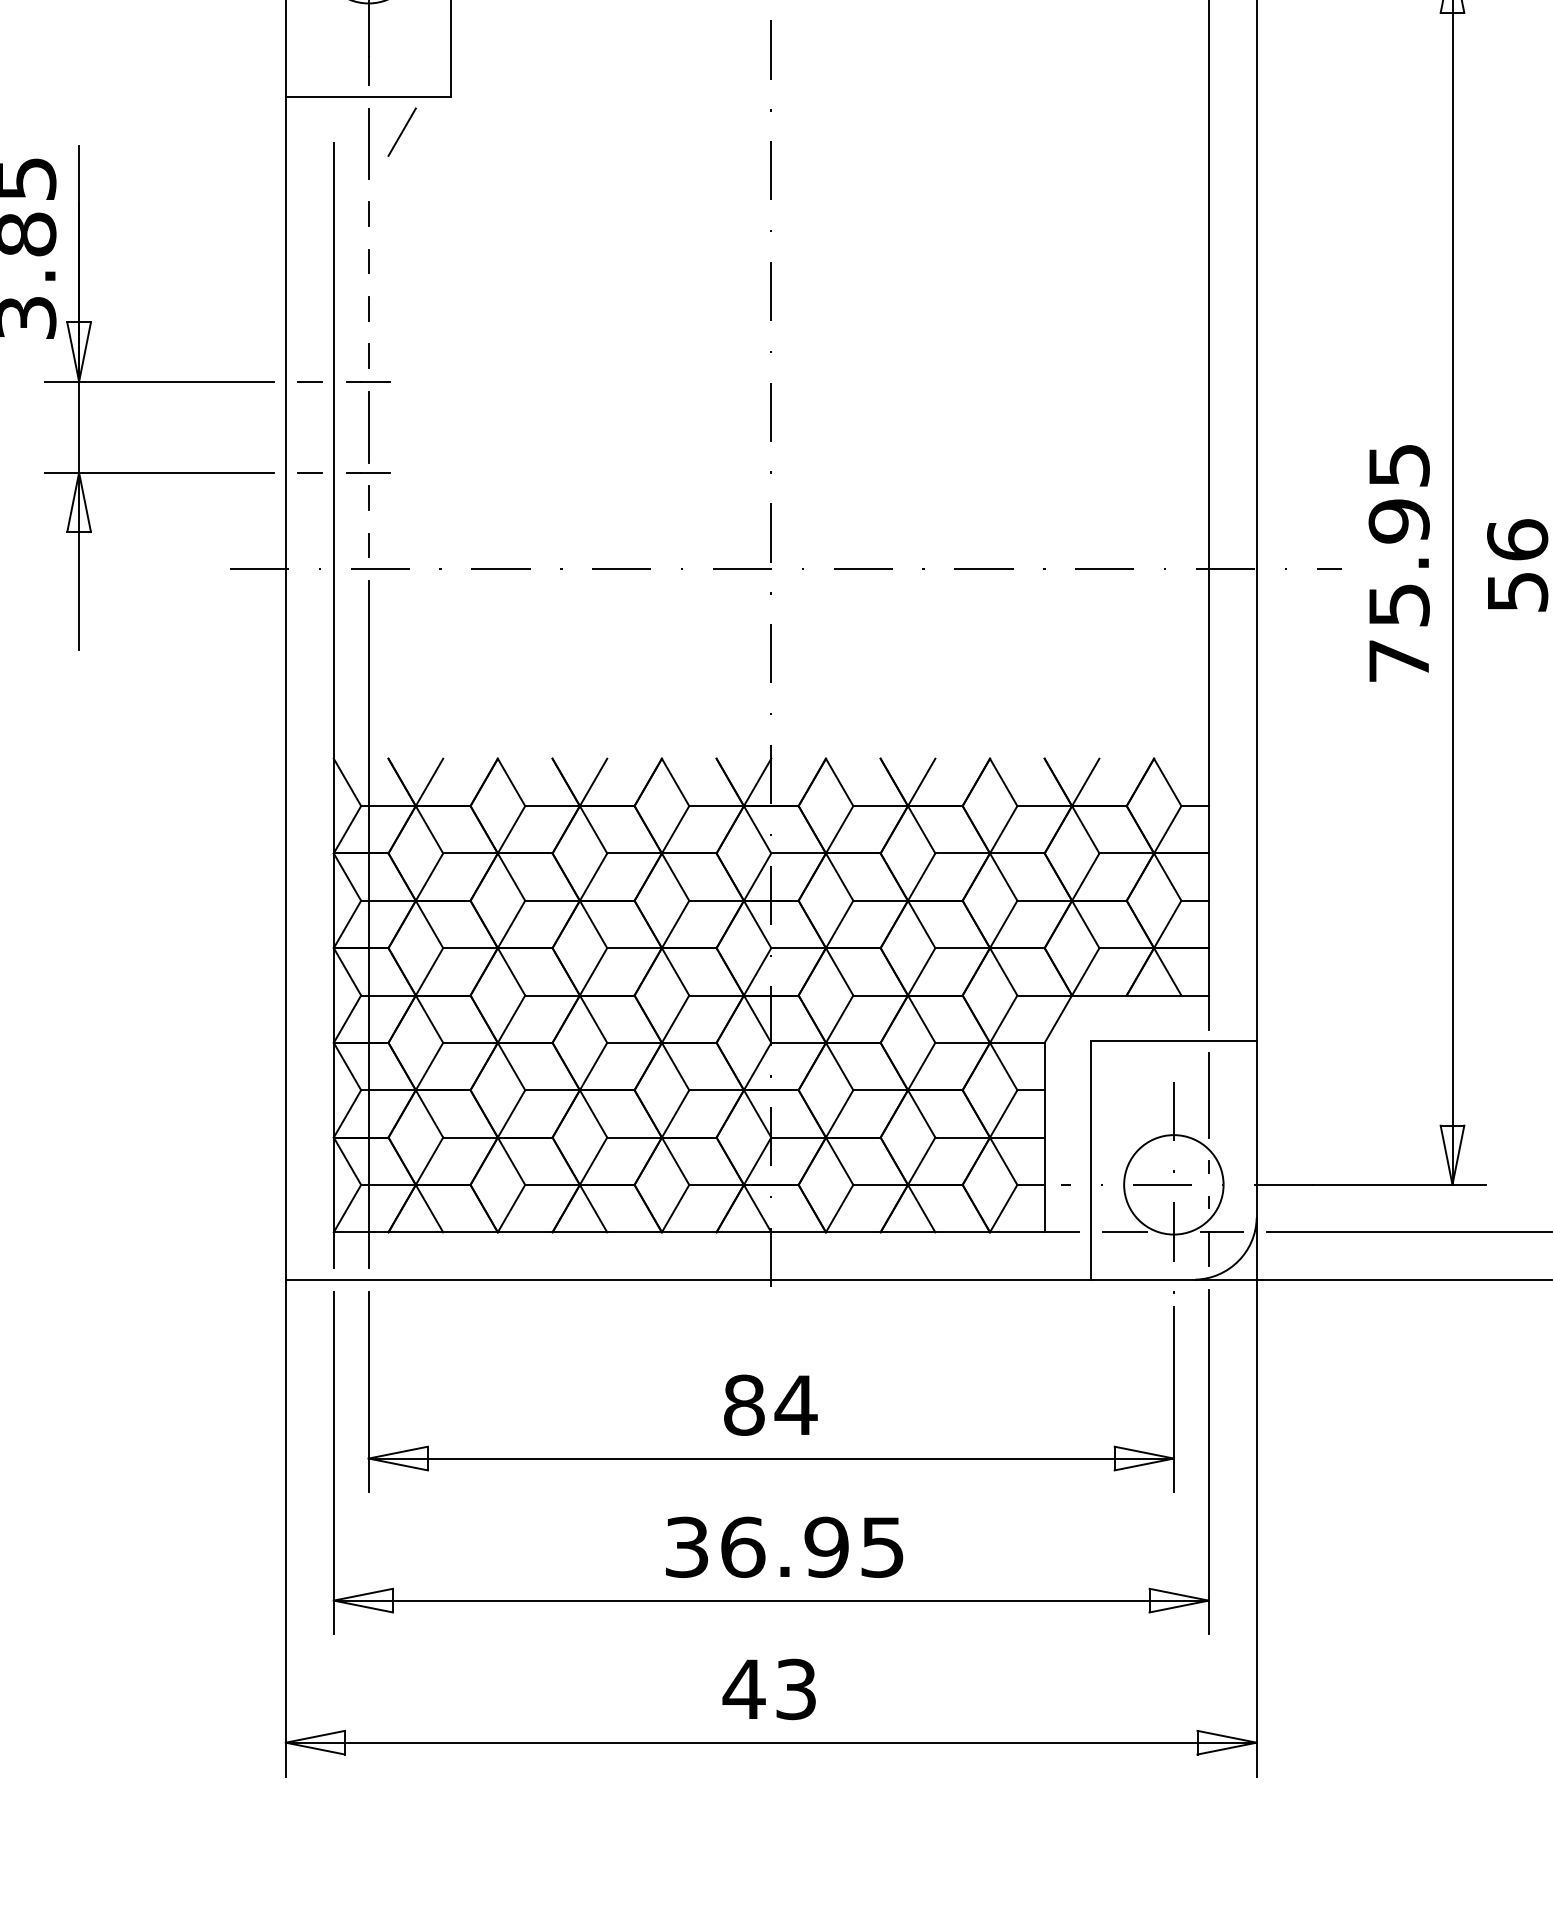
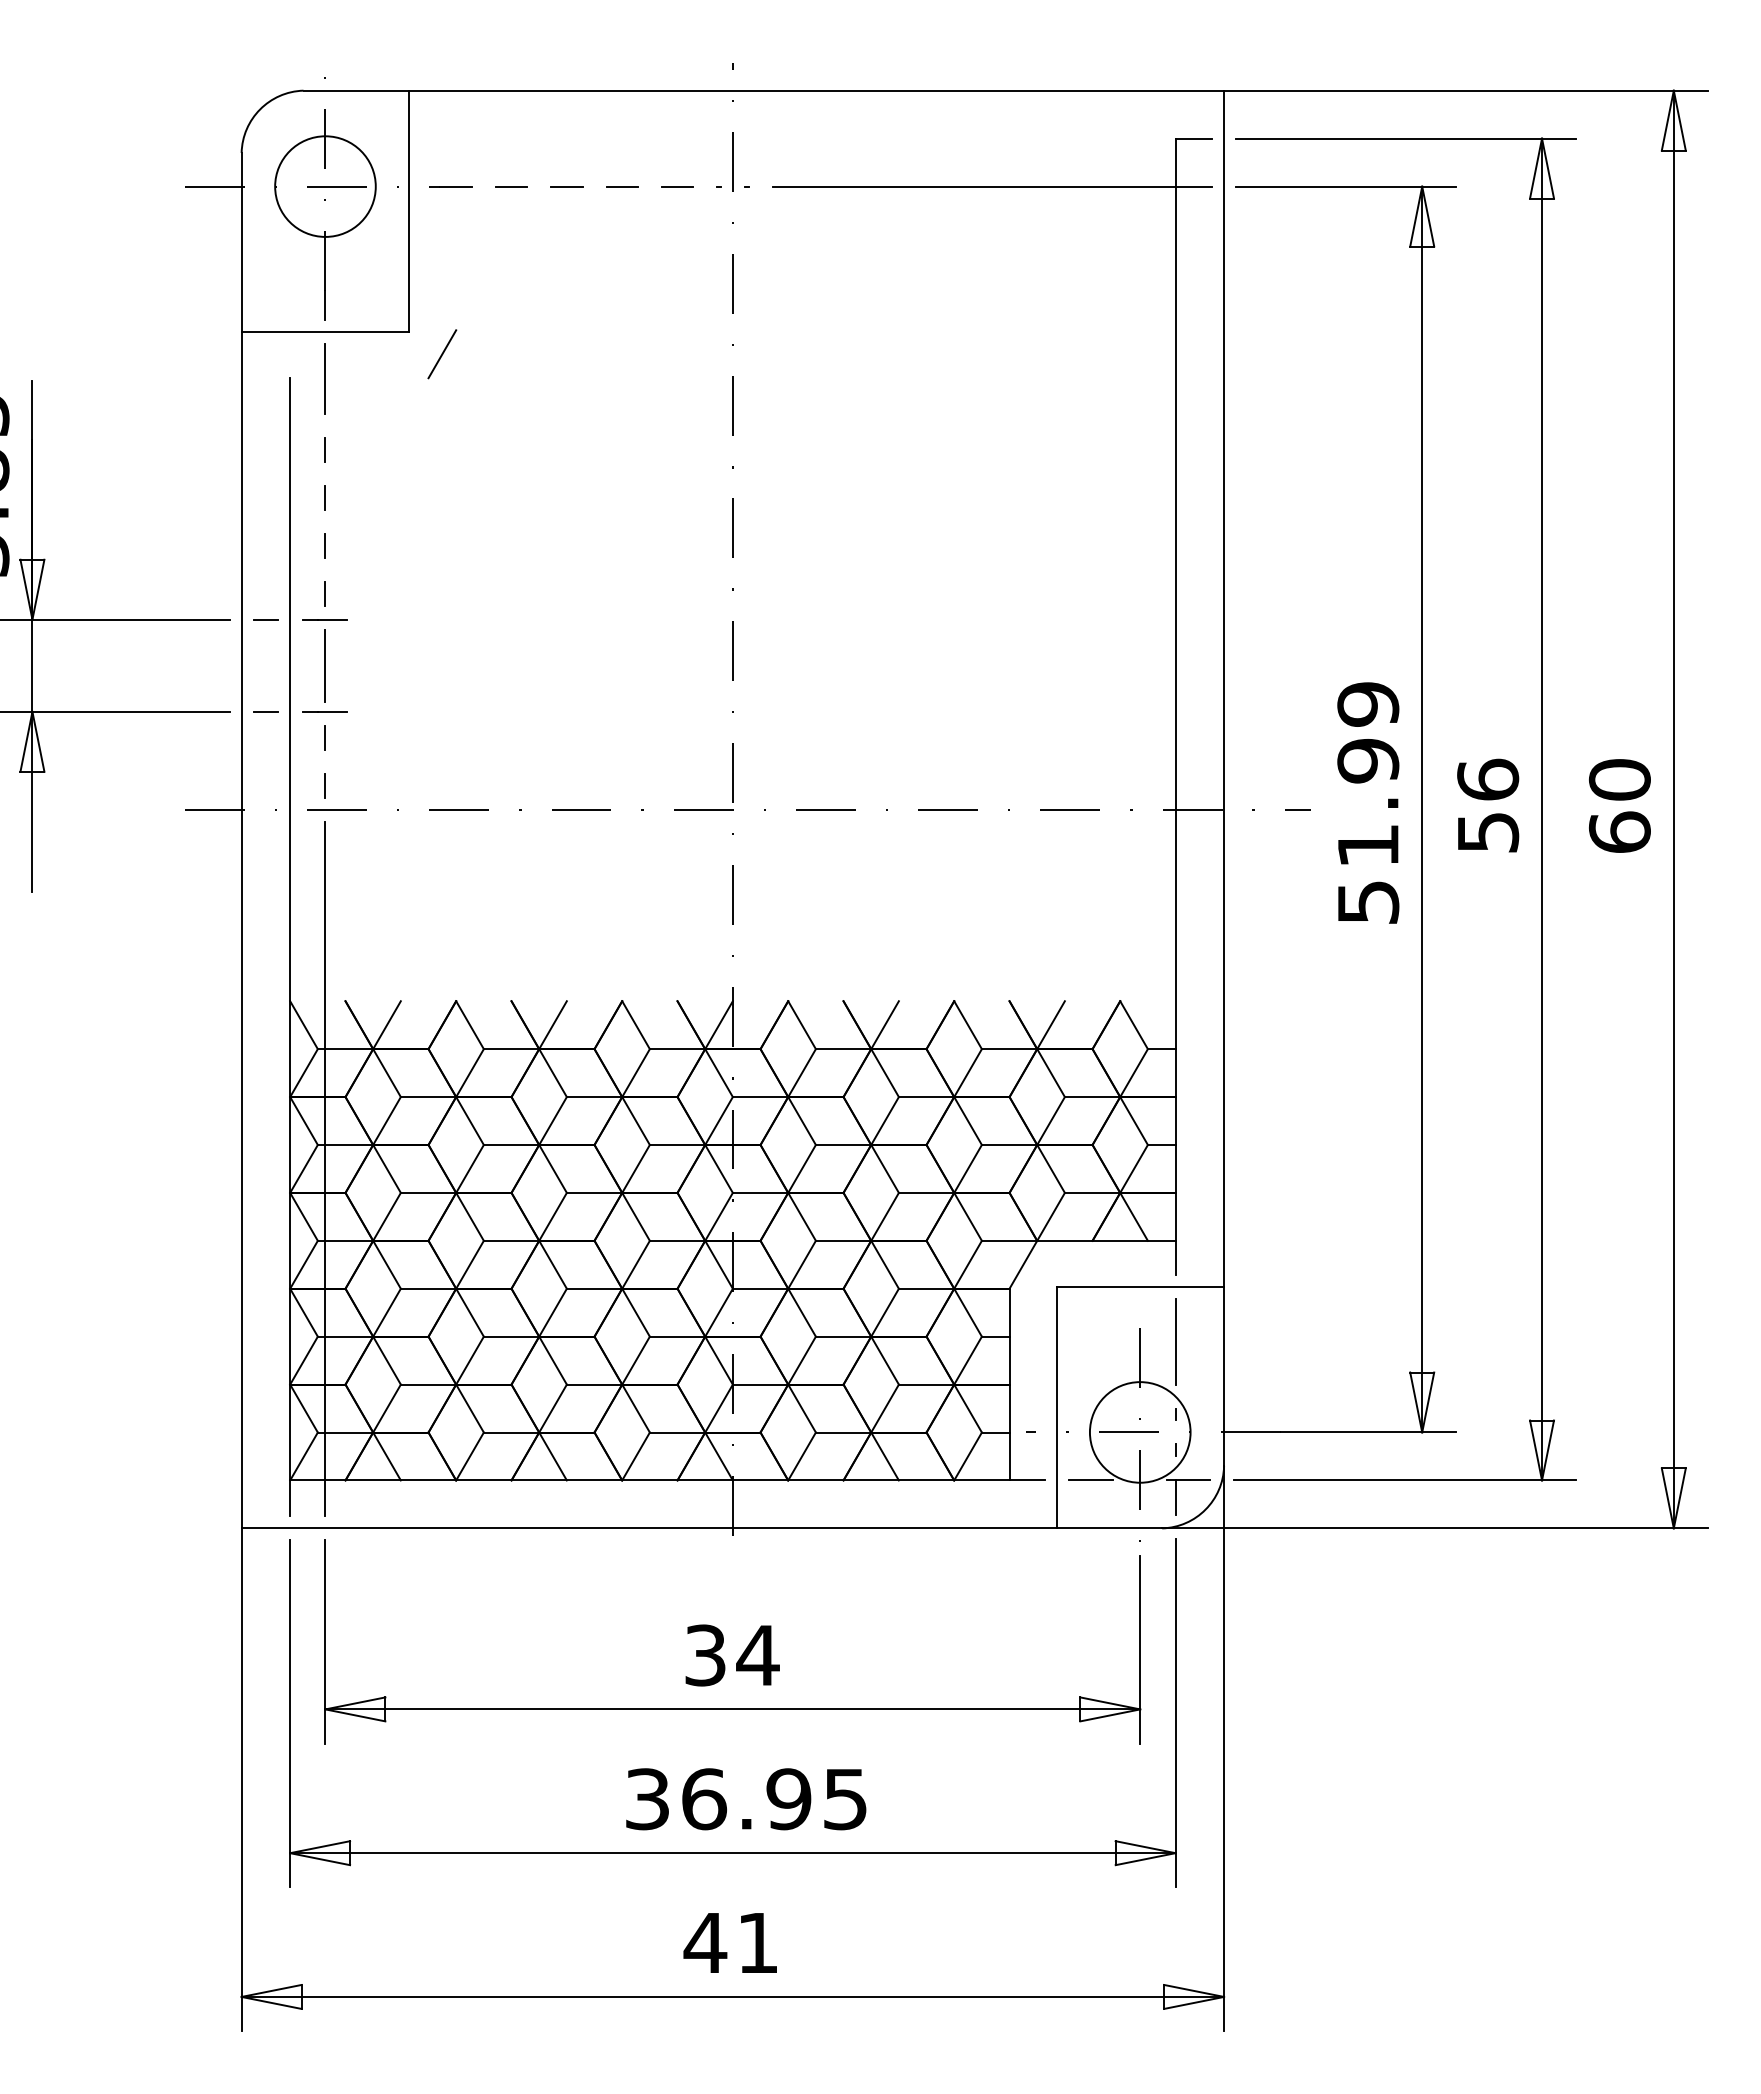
line: (402, 132) -> (442, 354), moved
text: (1399, 562) -> (1368, 802), 75.95 -> 51.99
text: (744, 1405) -> (705, 1655), 84 -> 34
text: (795, 1689) -> (757, 1943), 43 -> 41

